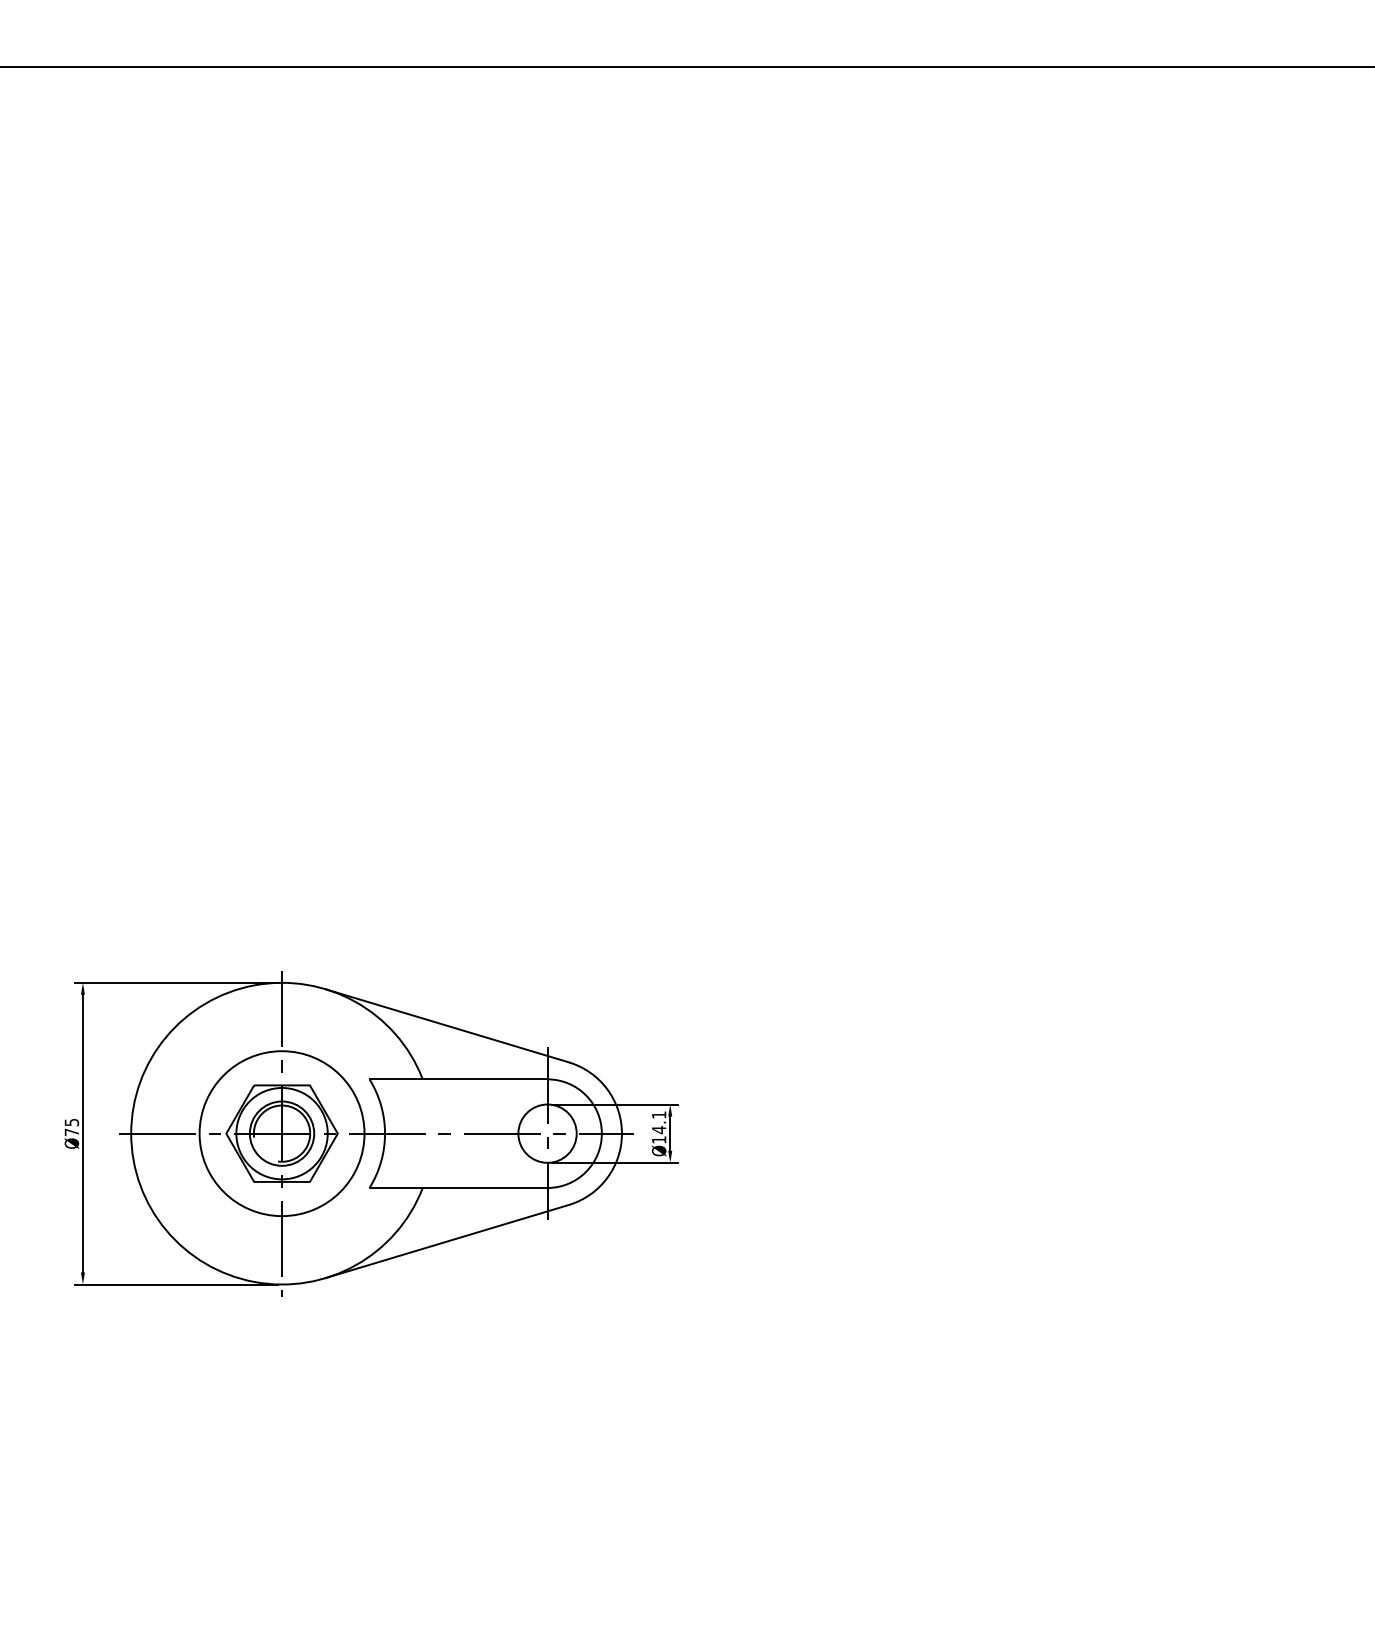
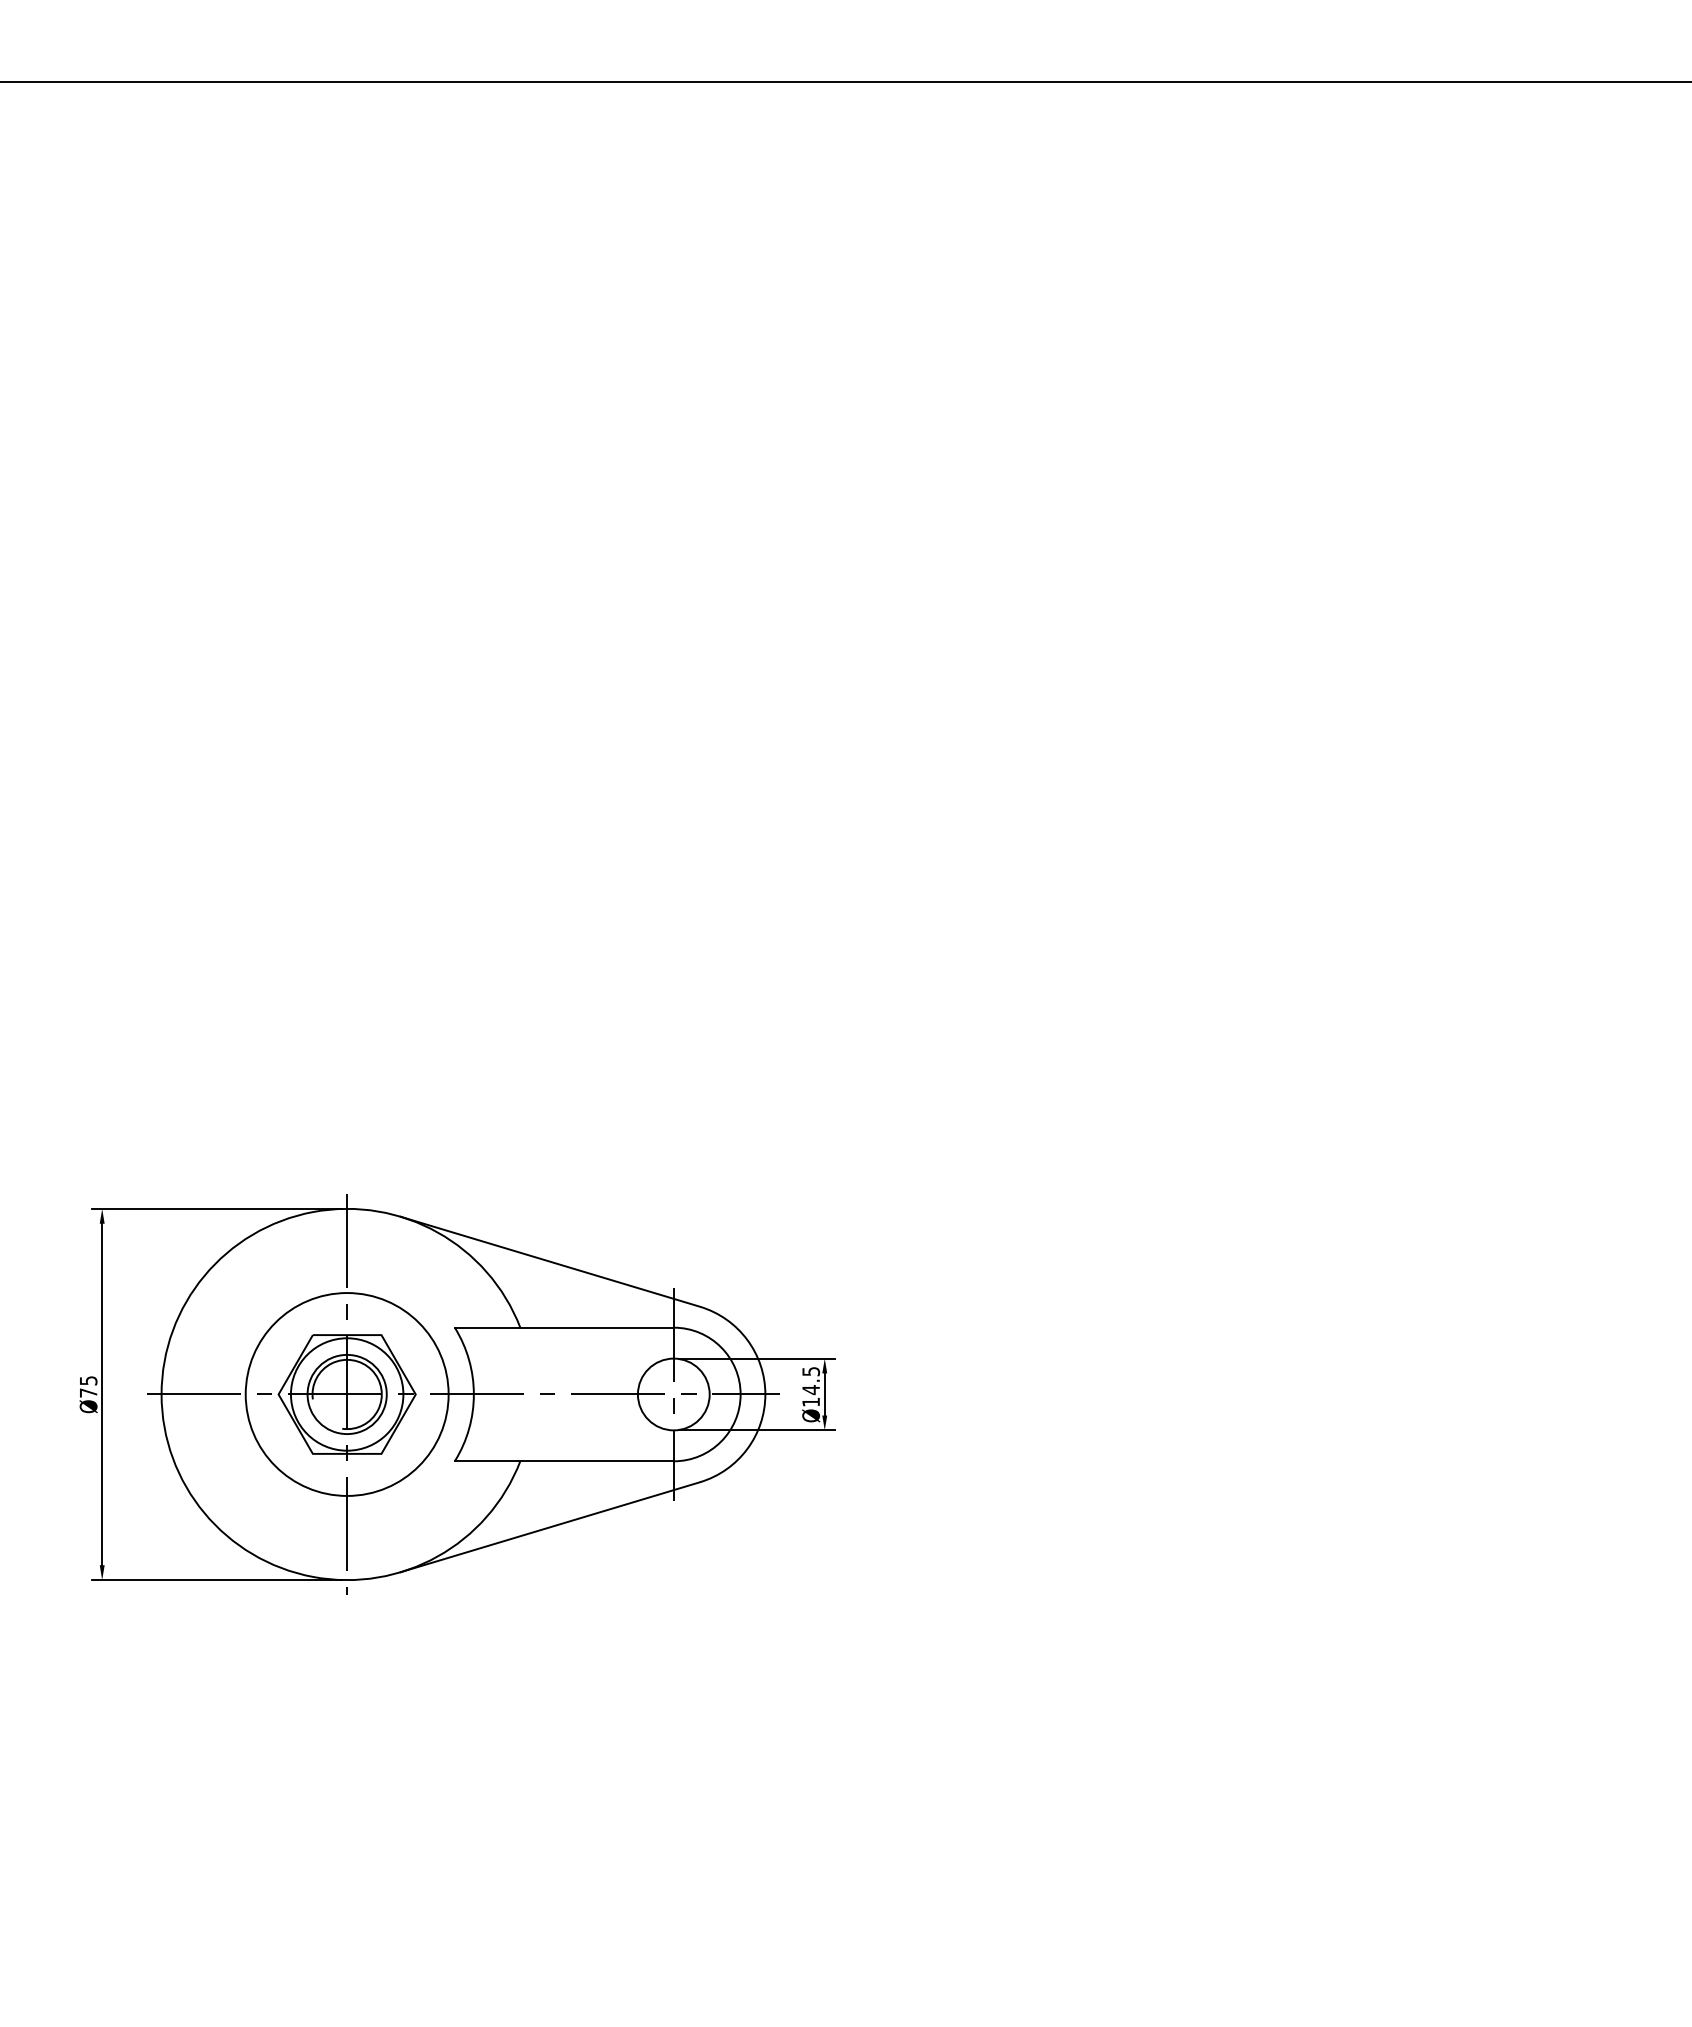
text: (659, 1114) -> (811, 1371), Ø14.1 -> Ø14.5

